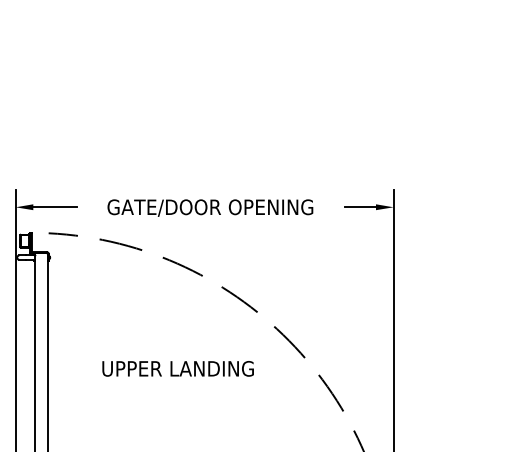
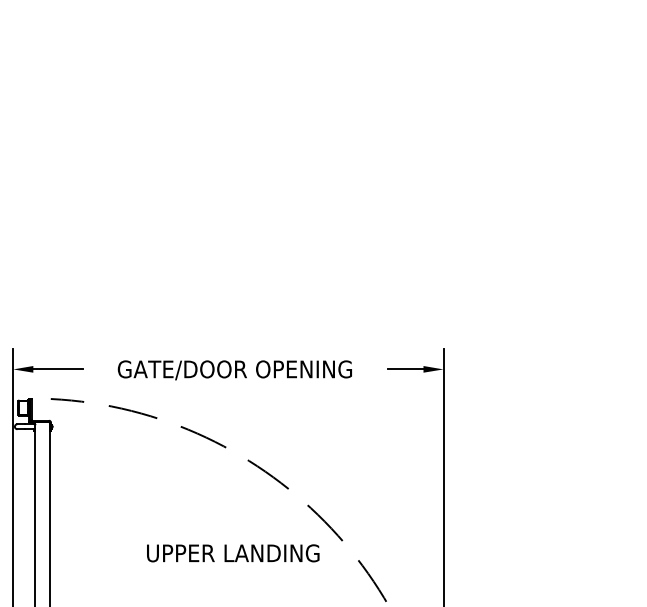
text: (178, 368) -> (233, 553), moved

